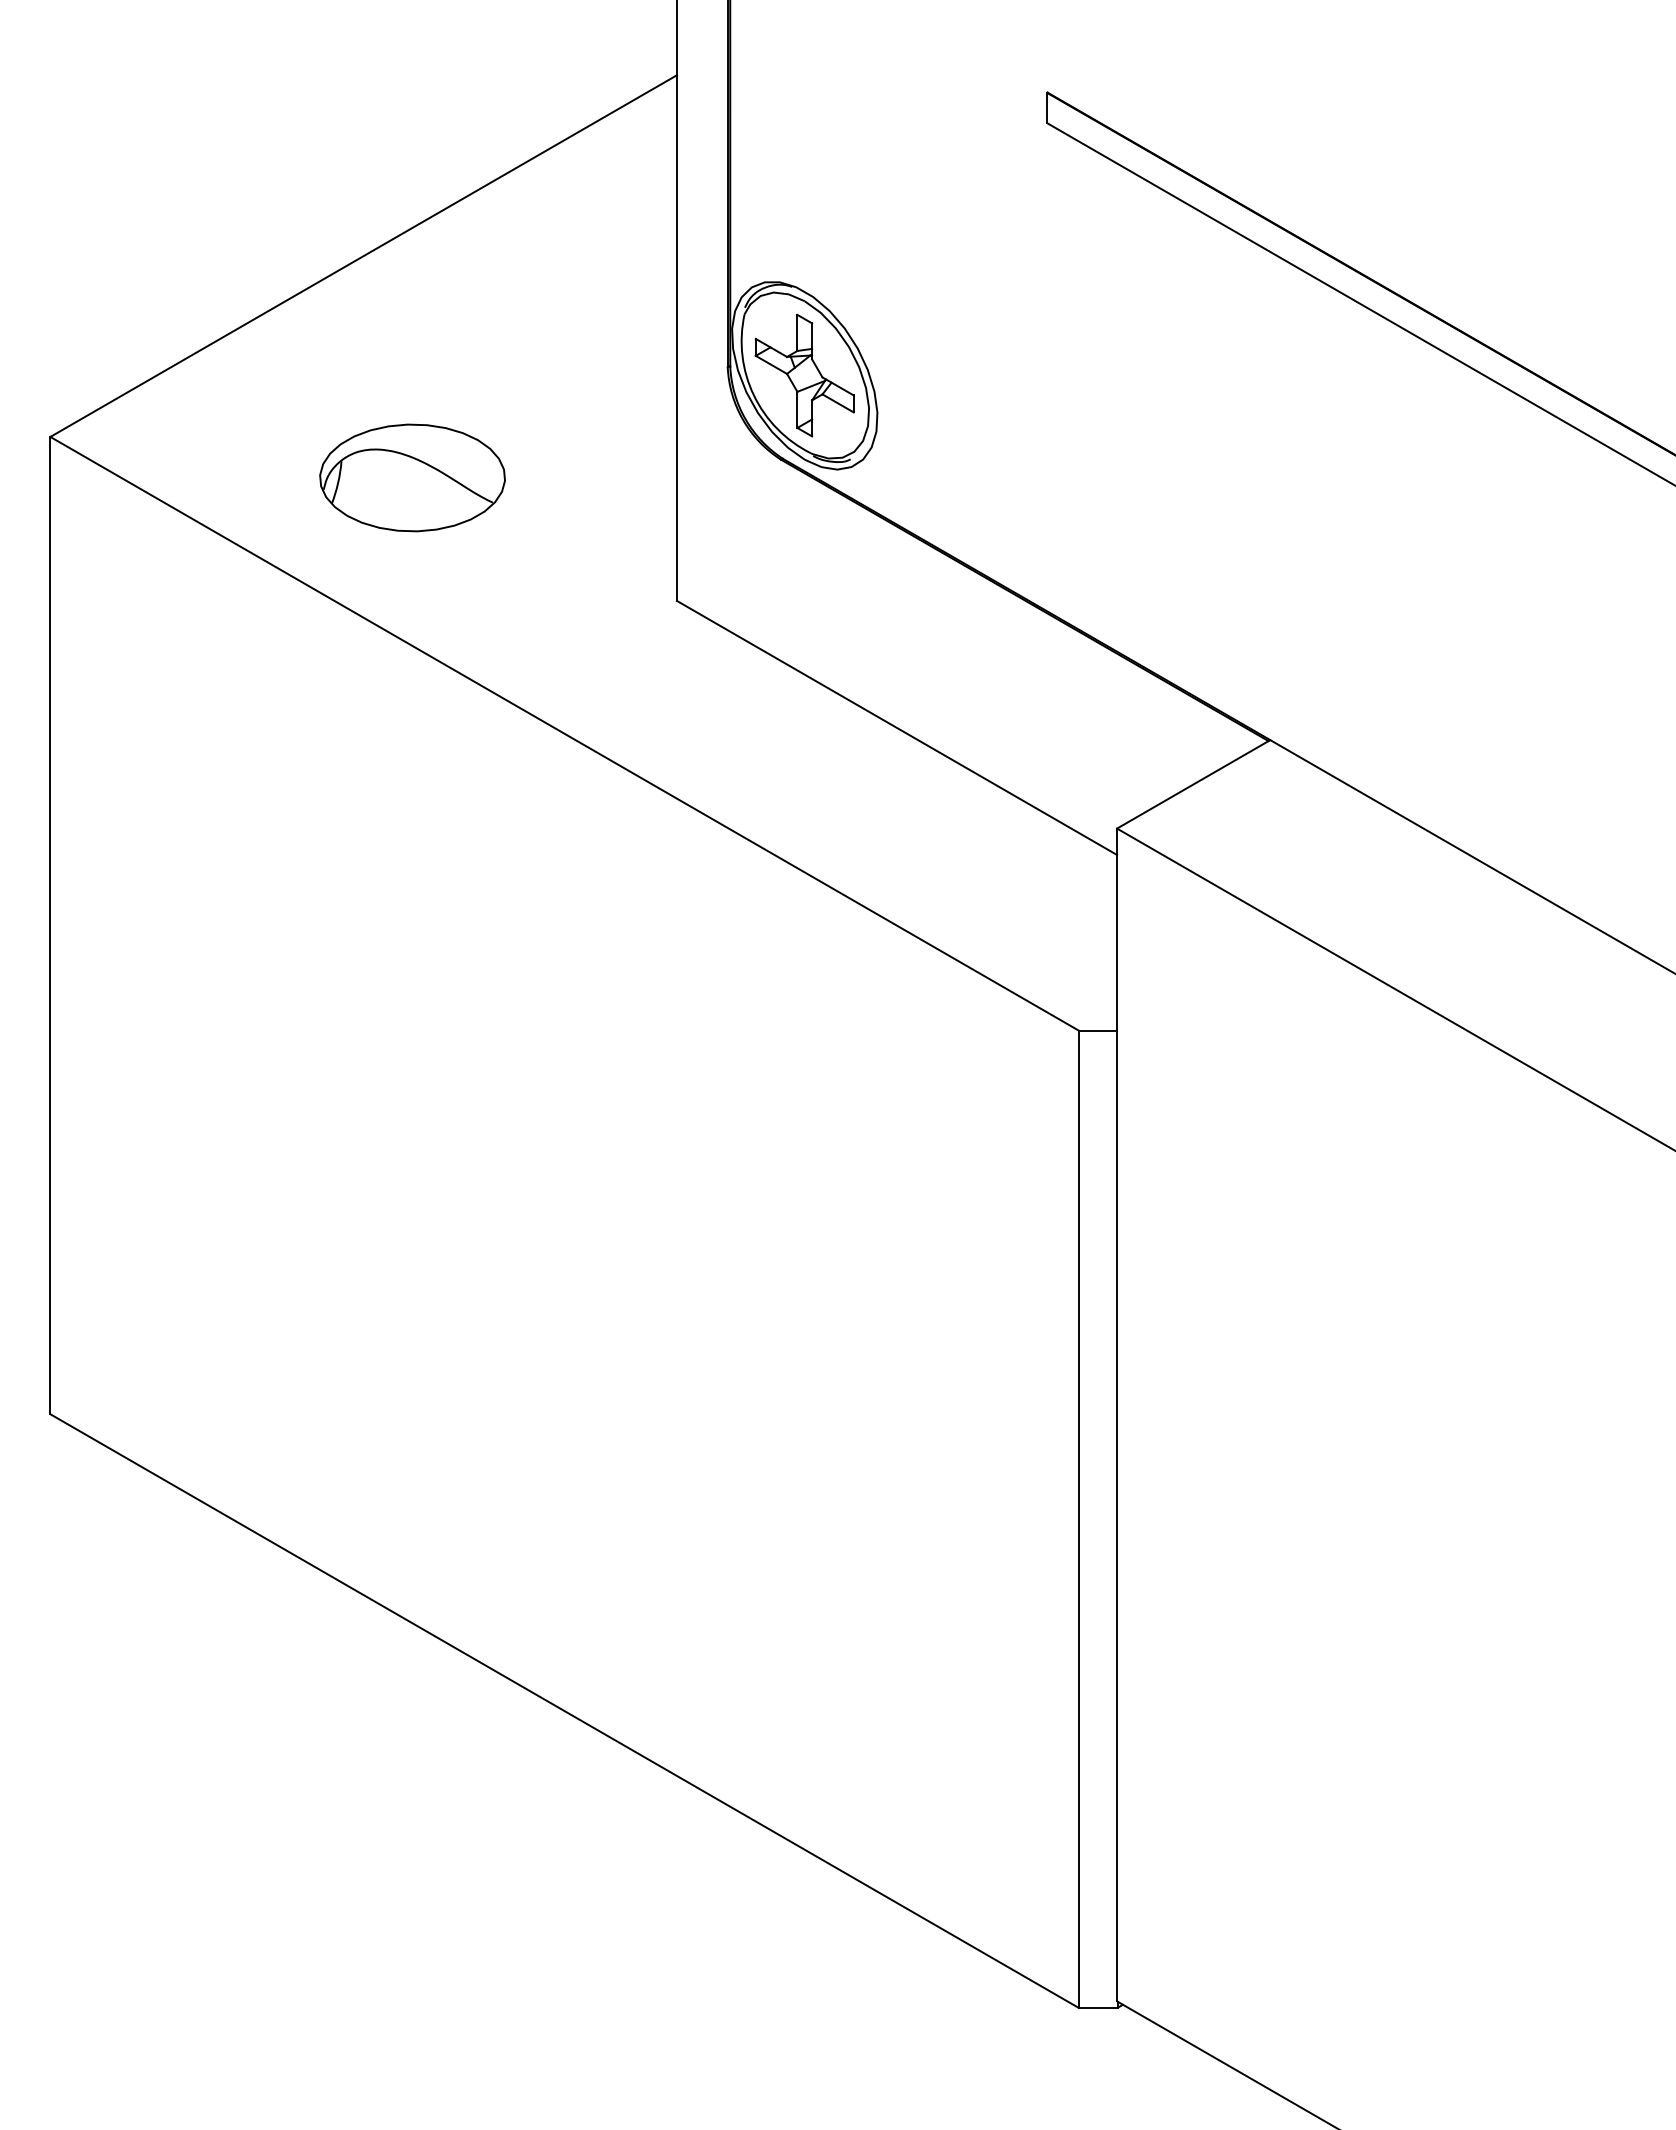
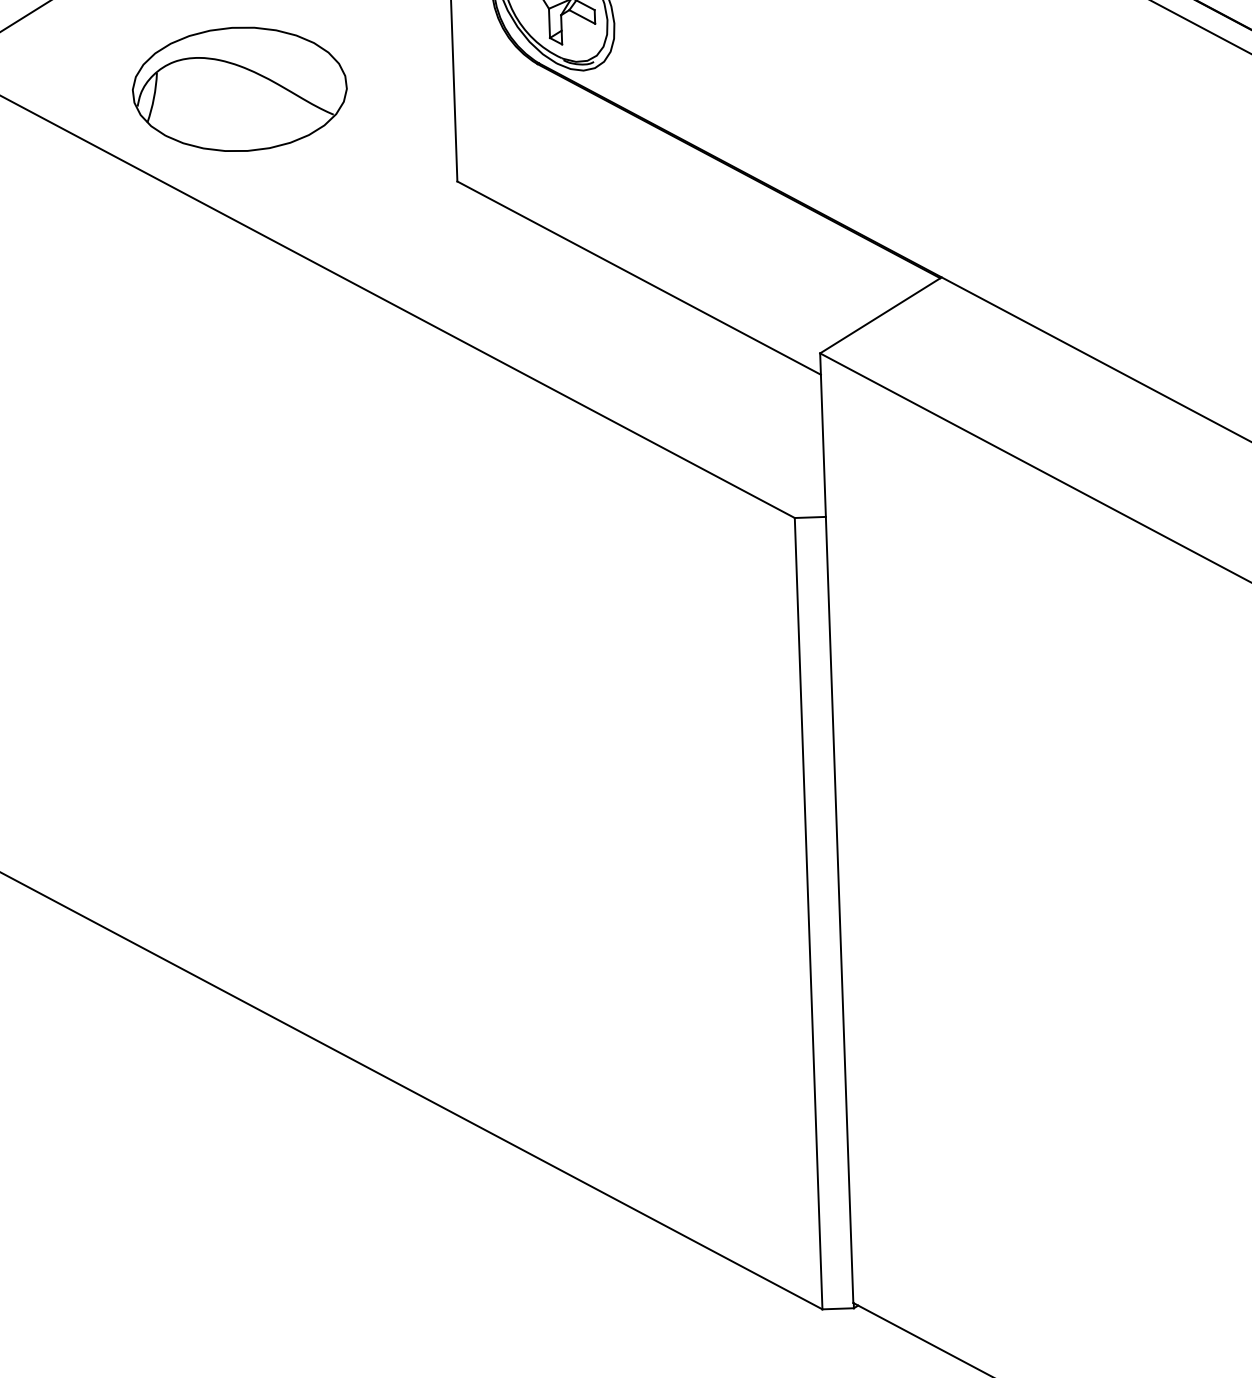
part: (412, 477) -> (239, 89), size x1.43

